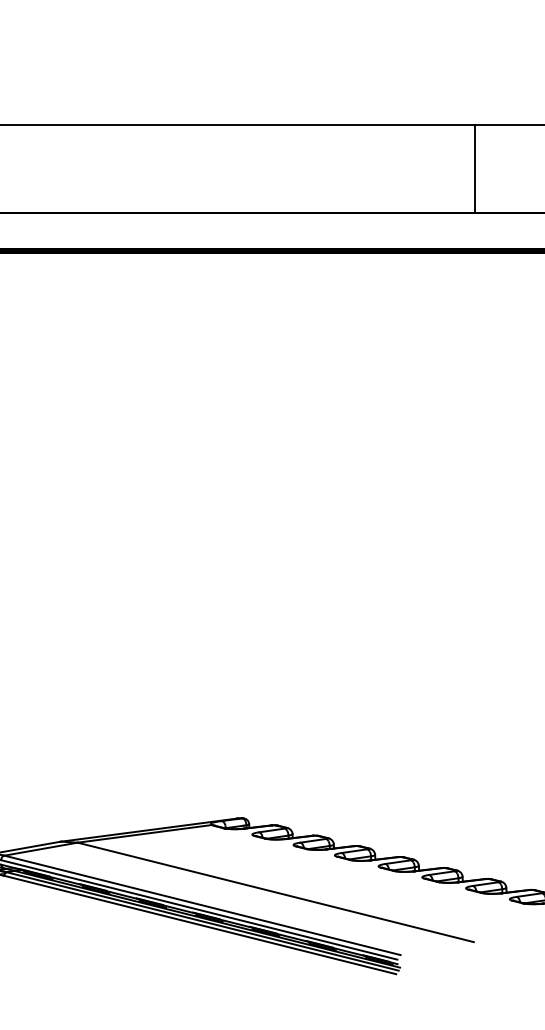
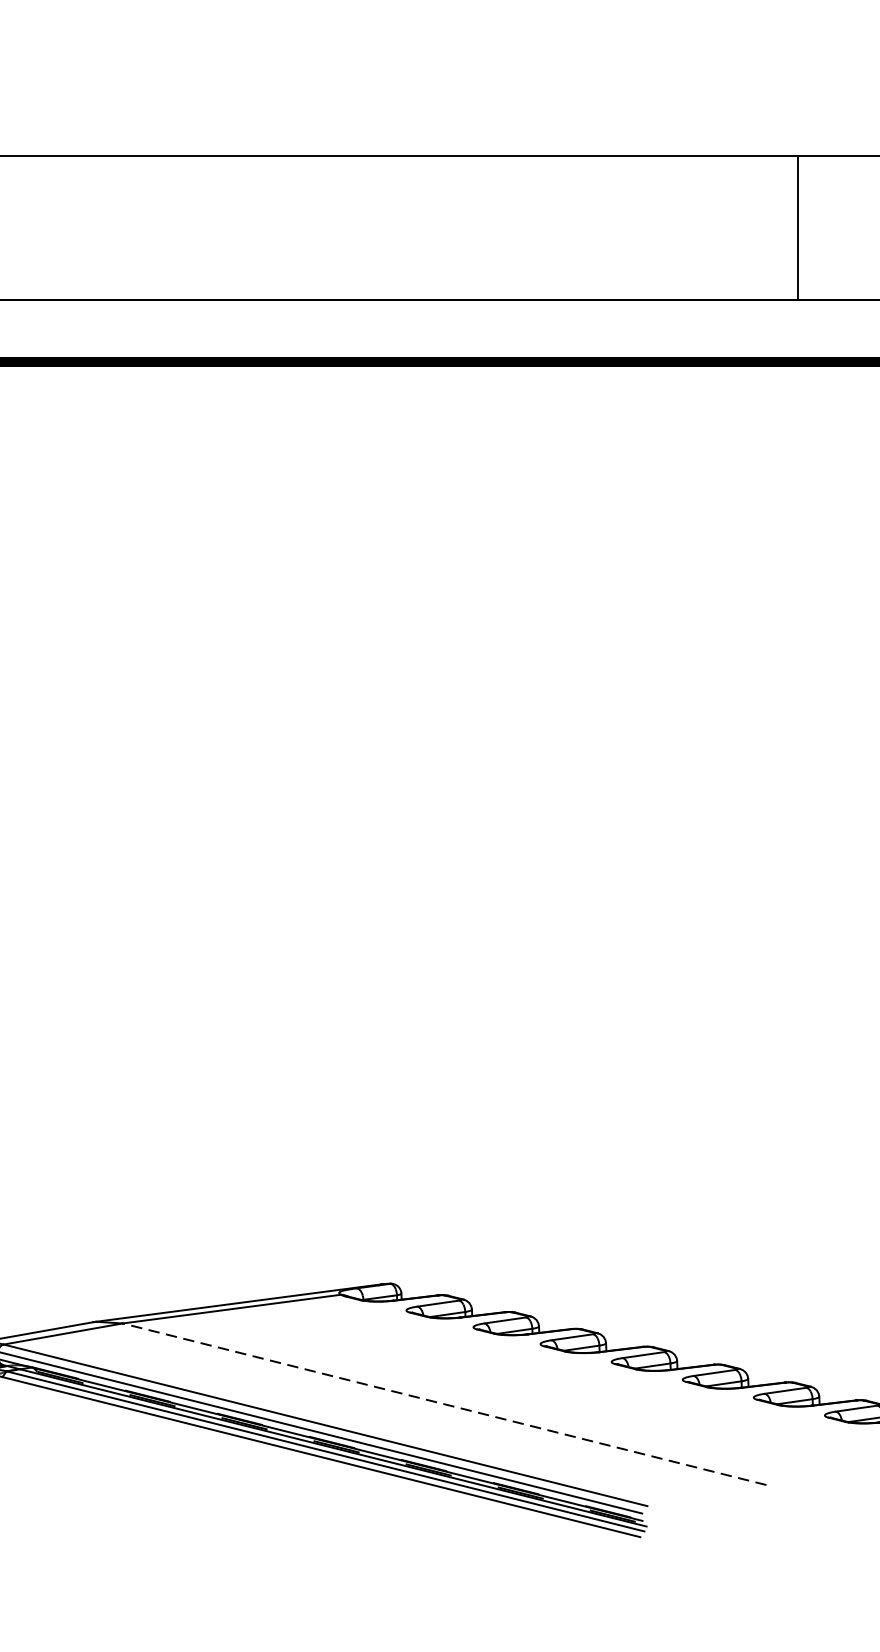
line: (475, 168) -> (798, 227), moved
line: (275, 892) -> (444, 1404), solid -> dashed

